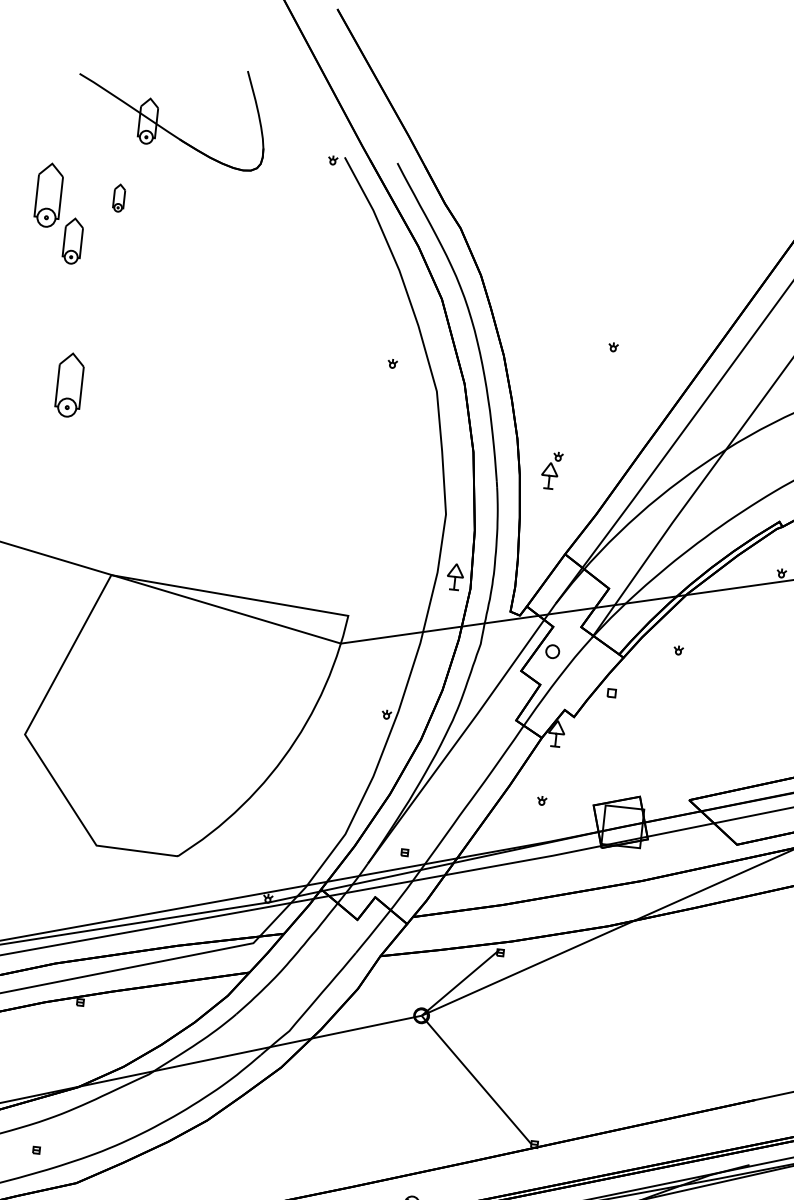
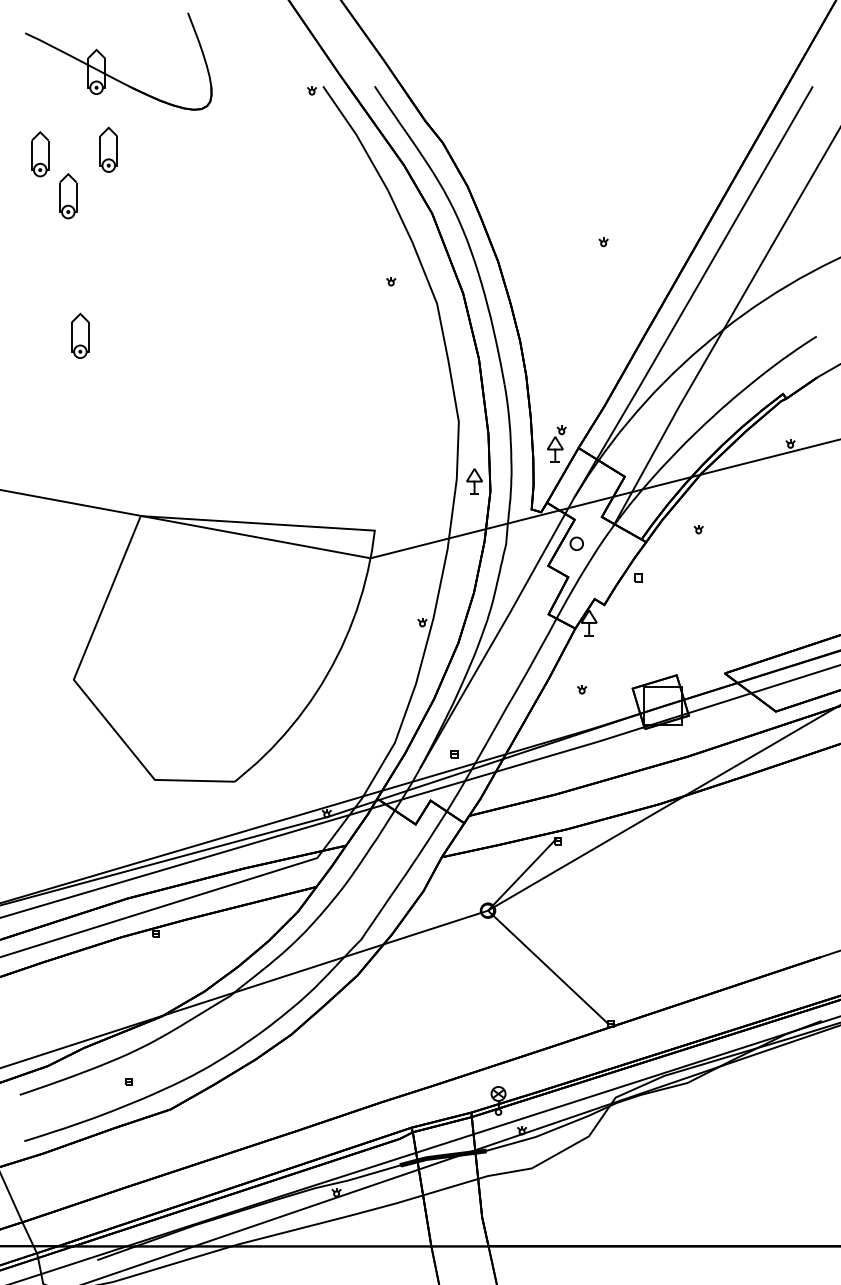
part: (158, 111) -> (105, 61), moved
part: (49, 195) -> (40, 154), size x0.71
part: (119, 197) -> (108, 149), size x1.67
part: (69, 384) -> (80, 335), size x0.71
part: (551, 469) -> (556, 443), moved

